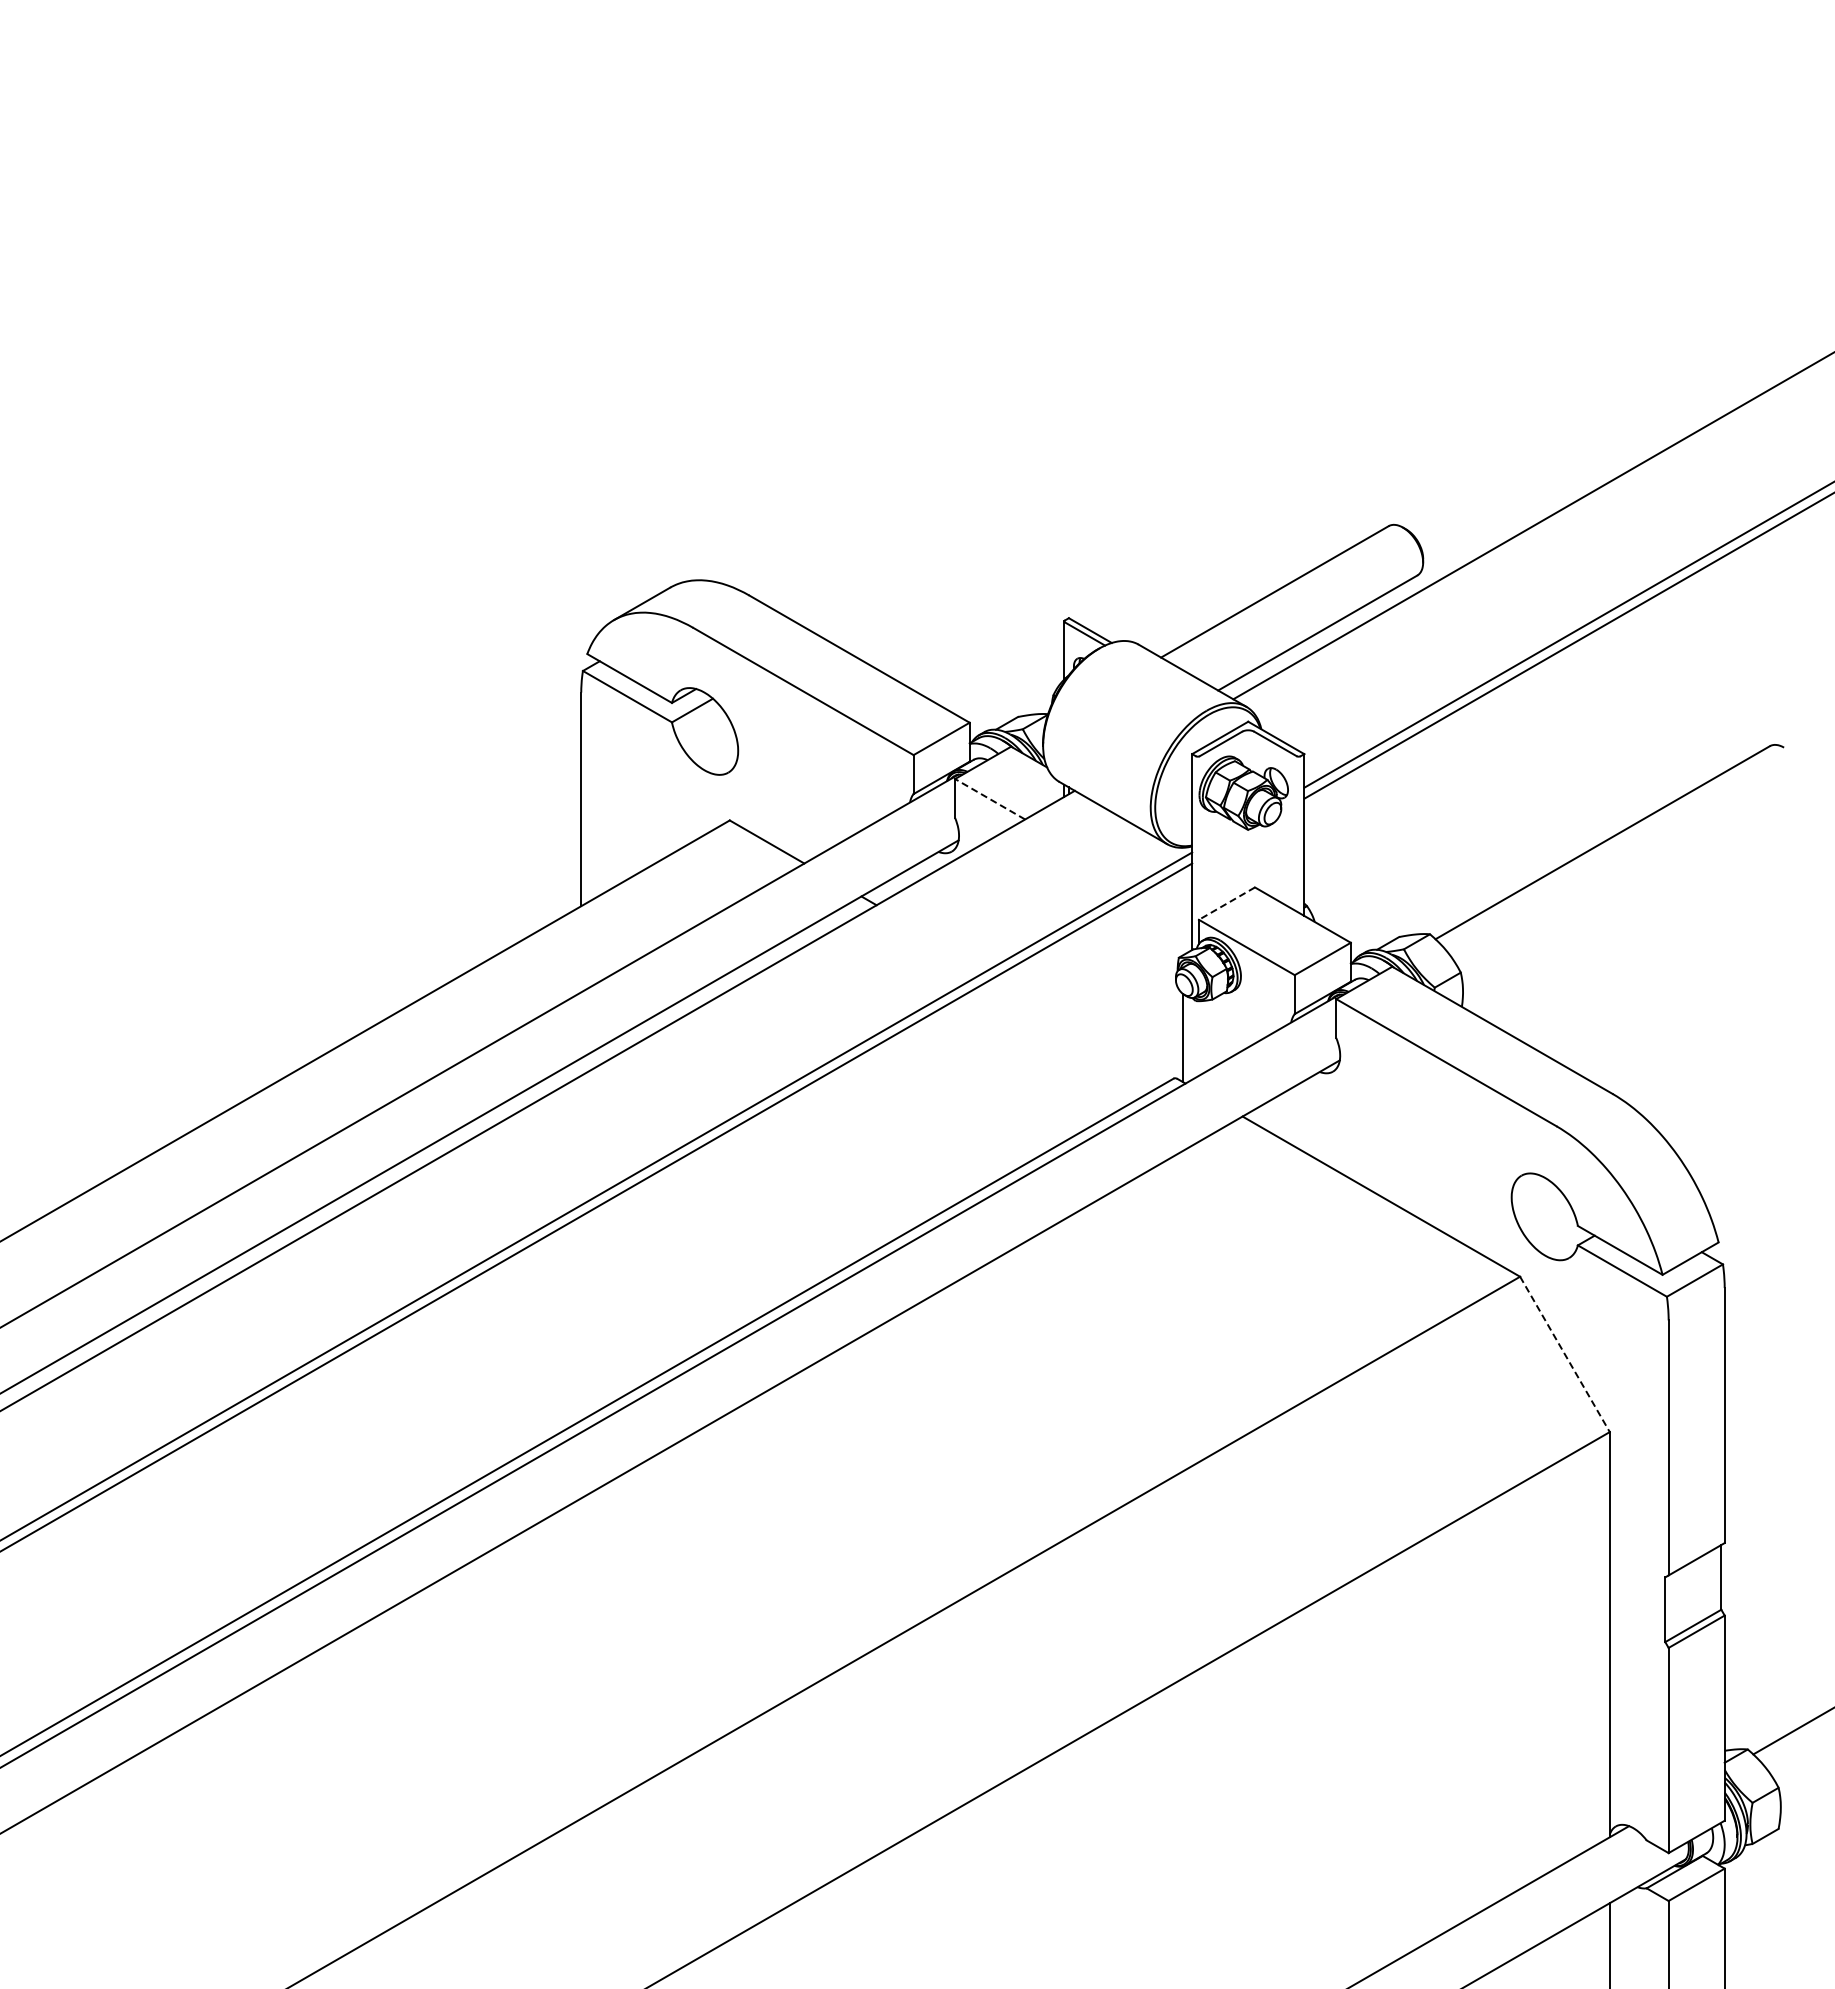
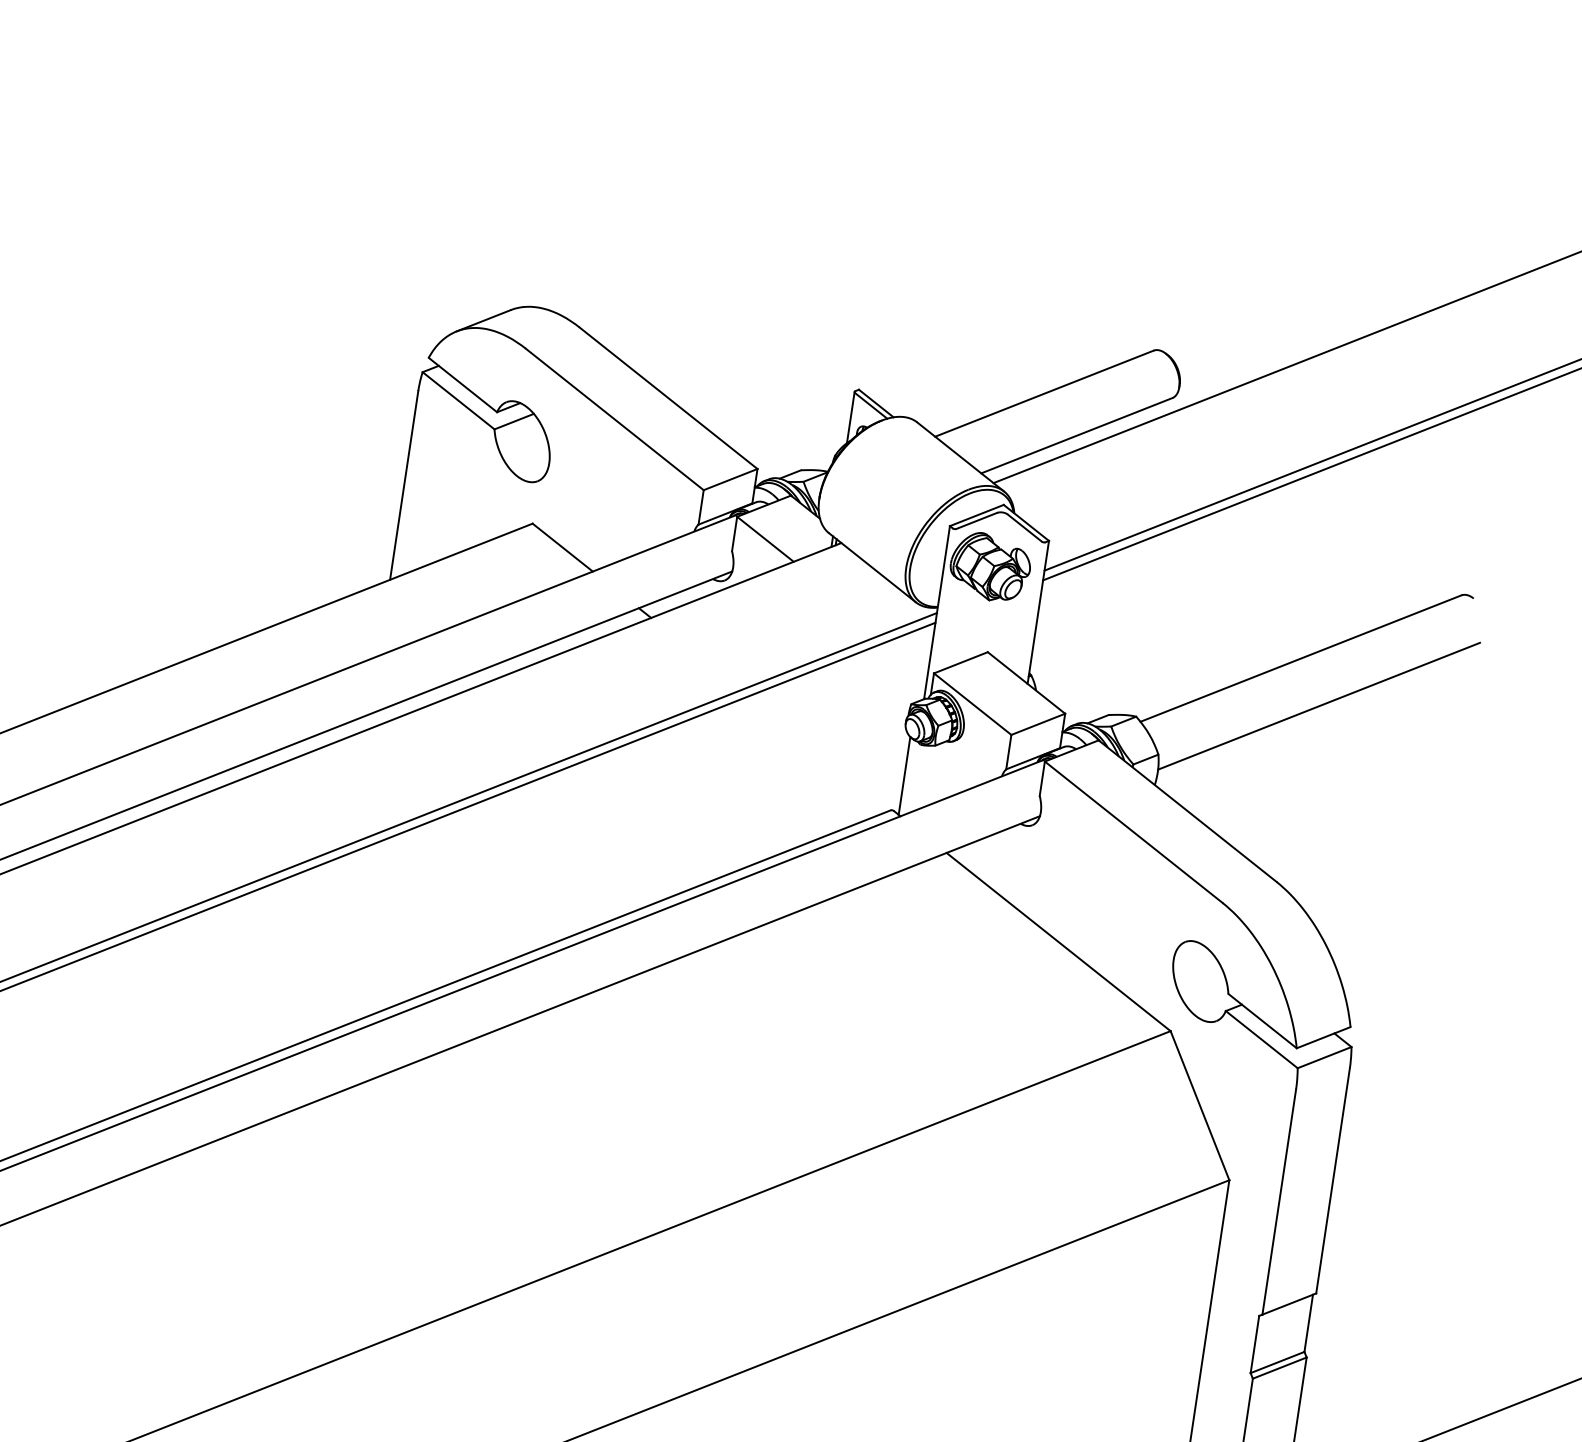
line: (989, 799) -> (764, 539), dashed -> solid
line: (1630, 892) -> (1318, 706), added
line: (1226, 903) -> (960, 662), dashed -> solid
line: (1564, 1354) -> (1199, 1105), dashed -> solid

